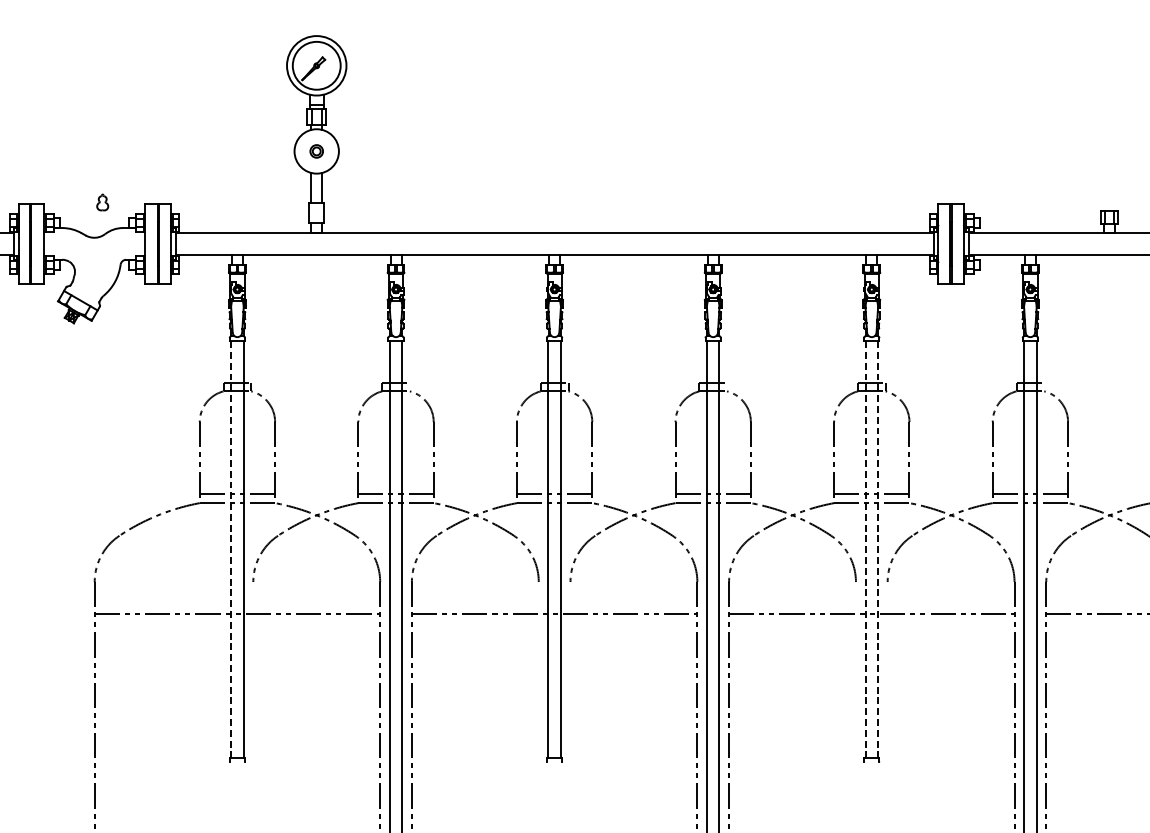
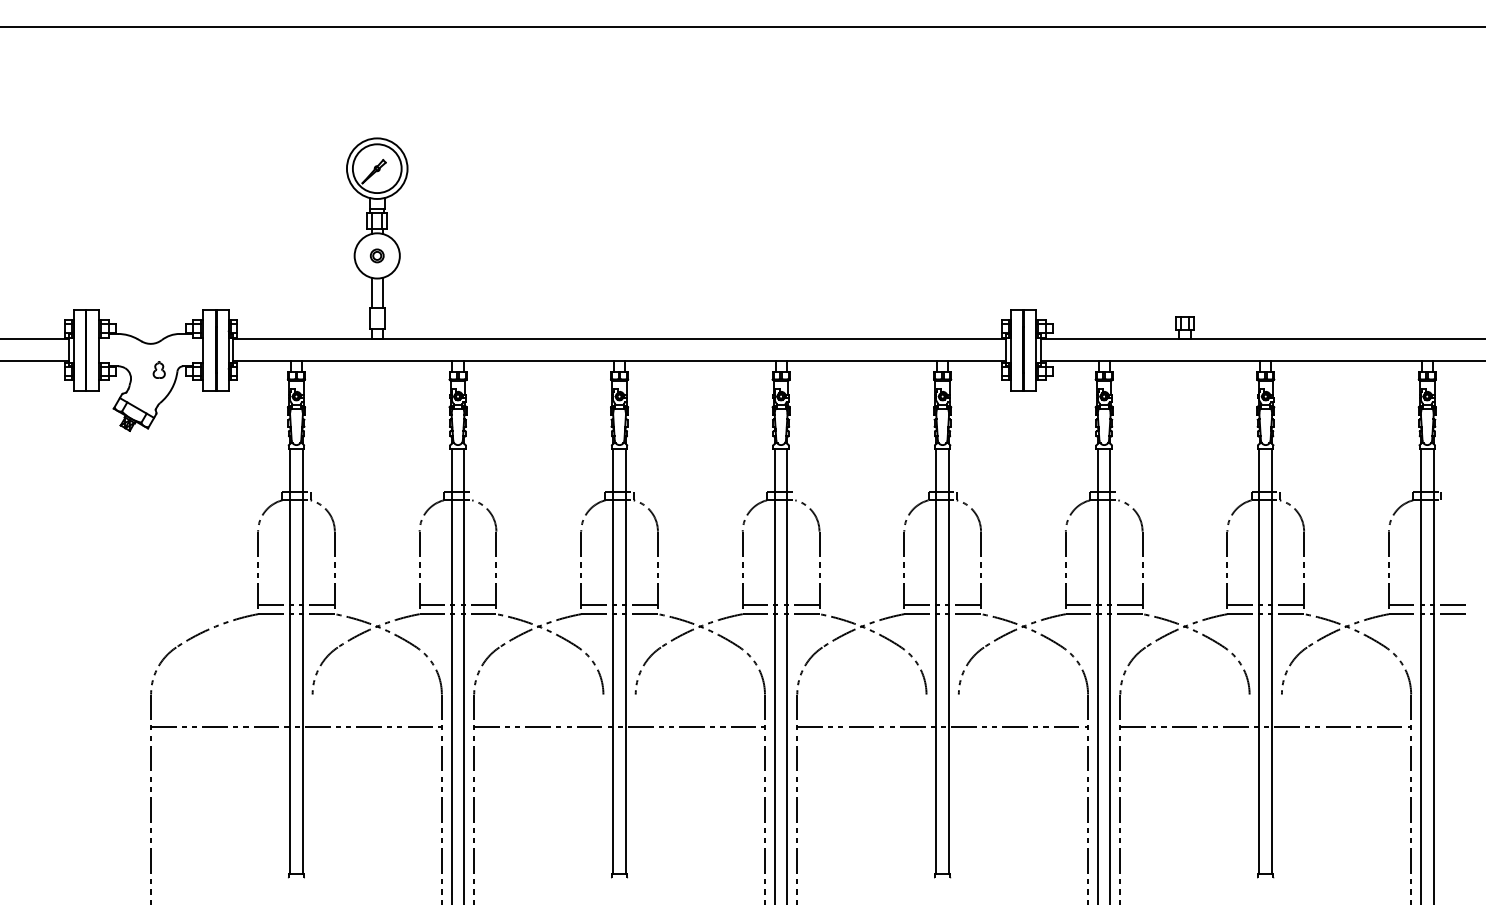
part: (101, 202) -> (158, 369), moved
line: (231, 550) -> (290, 662), dashed -> solid
line: (865, 550) -> (936, 662), dashed -> solid
line: (877, 550) -> (948, 662), dashed -> solid

